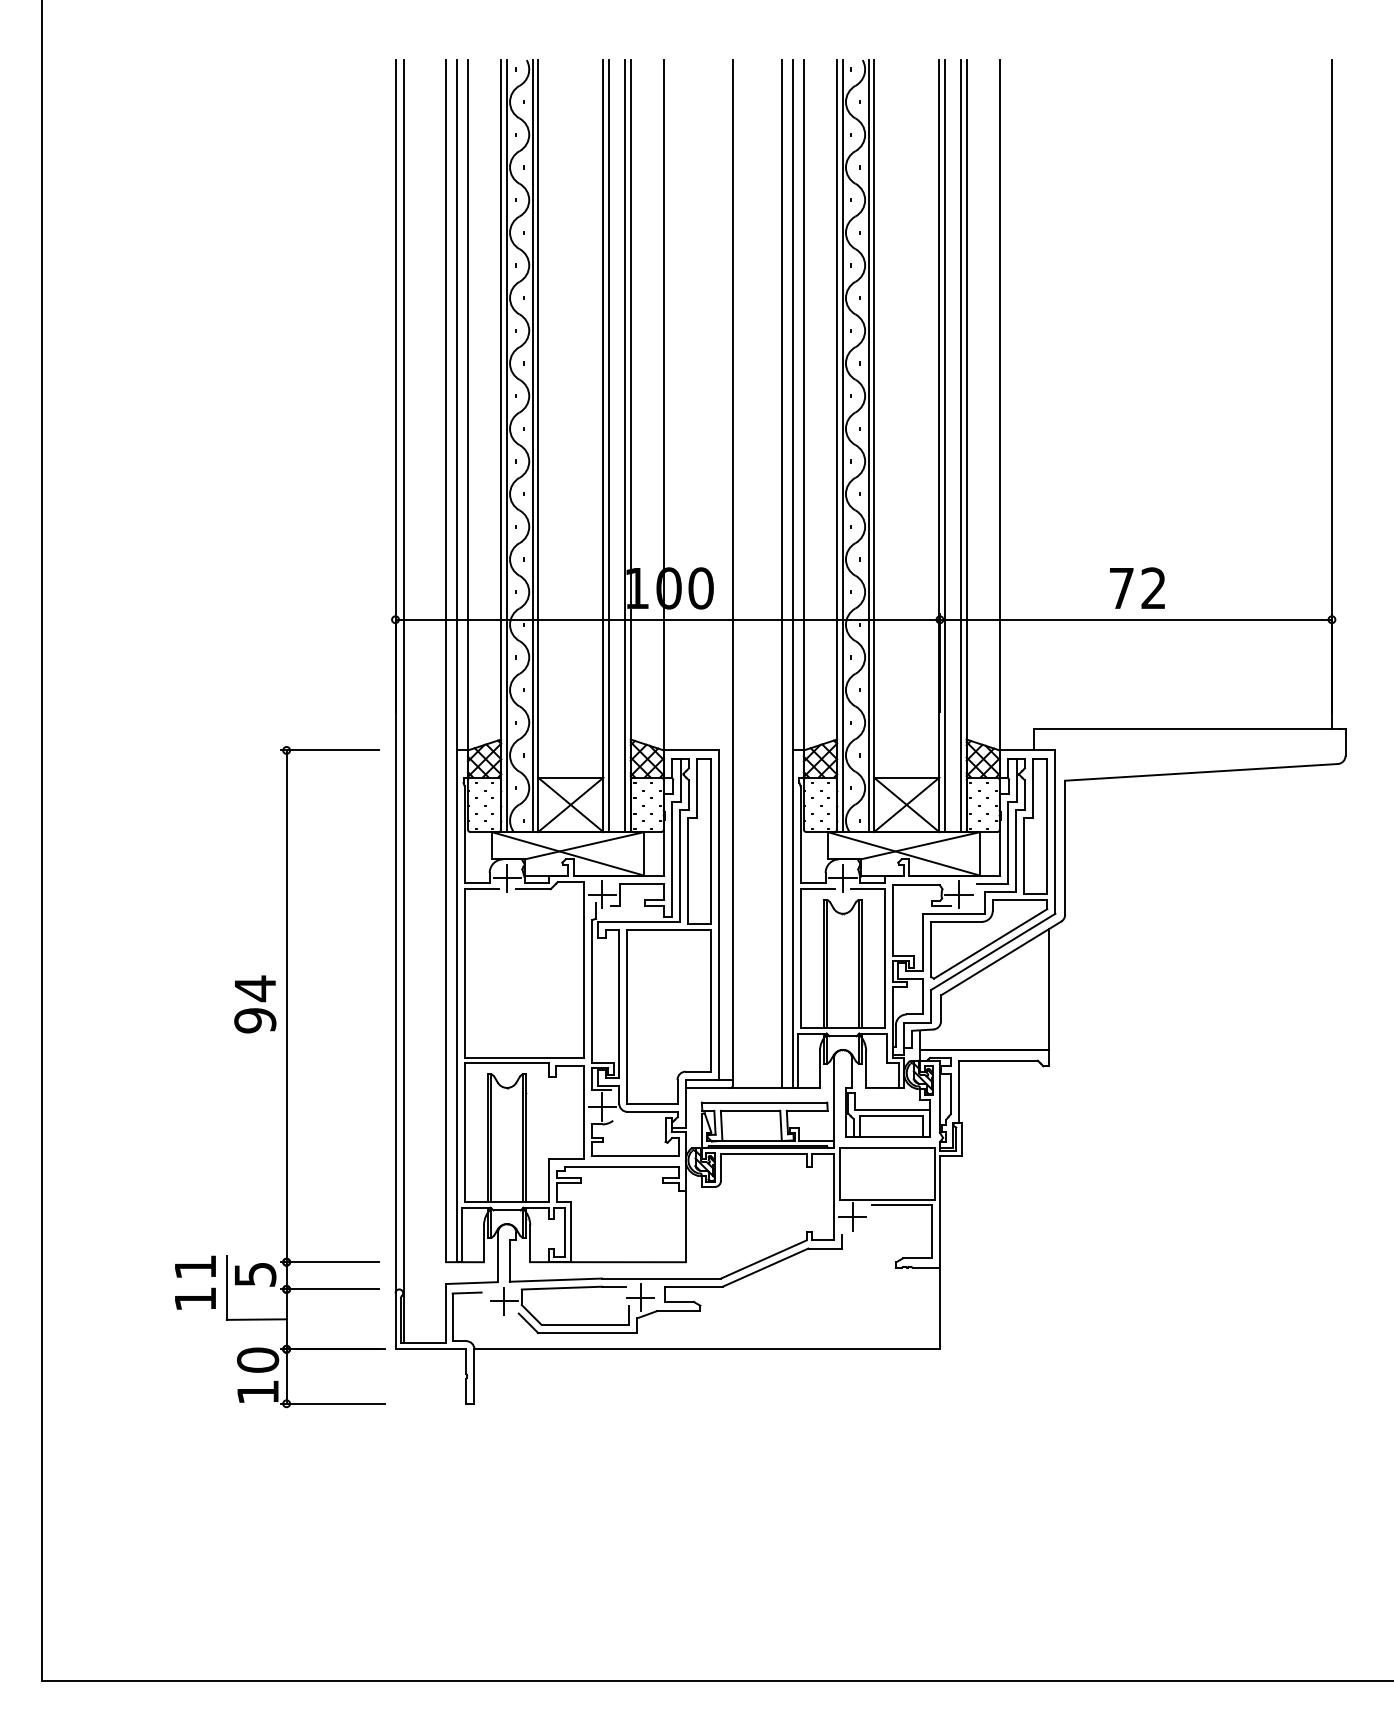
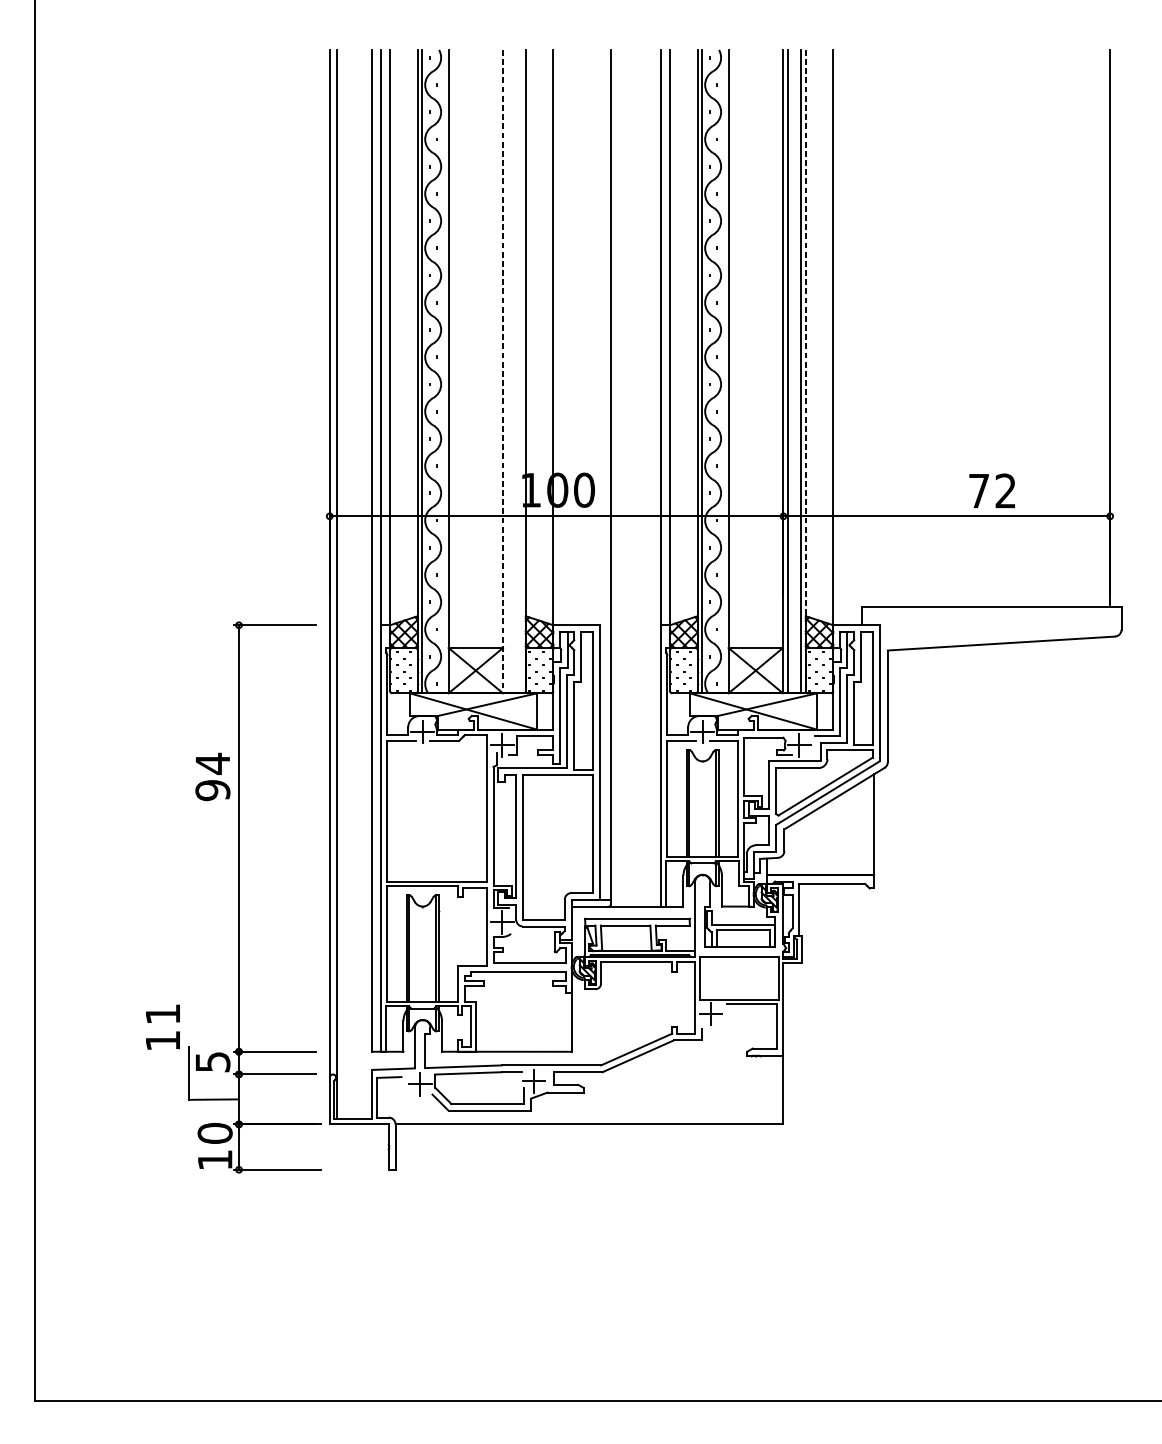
line: (532, 446) -> (443, 371), removed
line: (603, 446) -> (503, 371), solid -> dashed
line: (608, 446) -> (507, 371), removed
line: (625, 446) -> (521, 371), removed
line: (868, 446) -> (723, 371), removed
line: (966, 446) -> (805, 371), solid -> dashed
line: (782, 573) -> (652, 477), removed
text: (1137, 587) -> (992, 490), moved
text: (255, 1004) -> (213, 777), moved
text: (195, 1282) -> (163, 1027), moved

